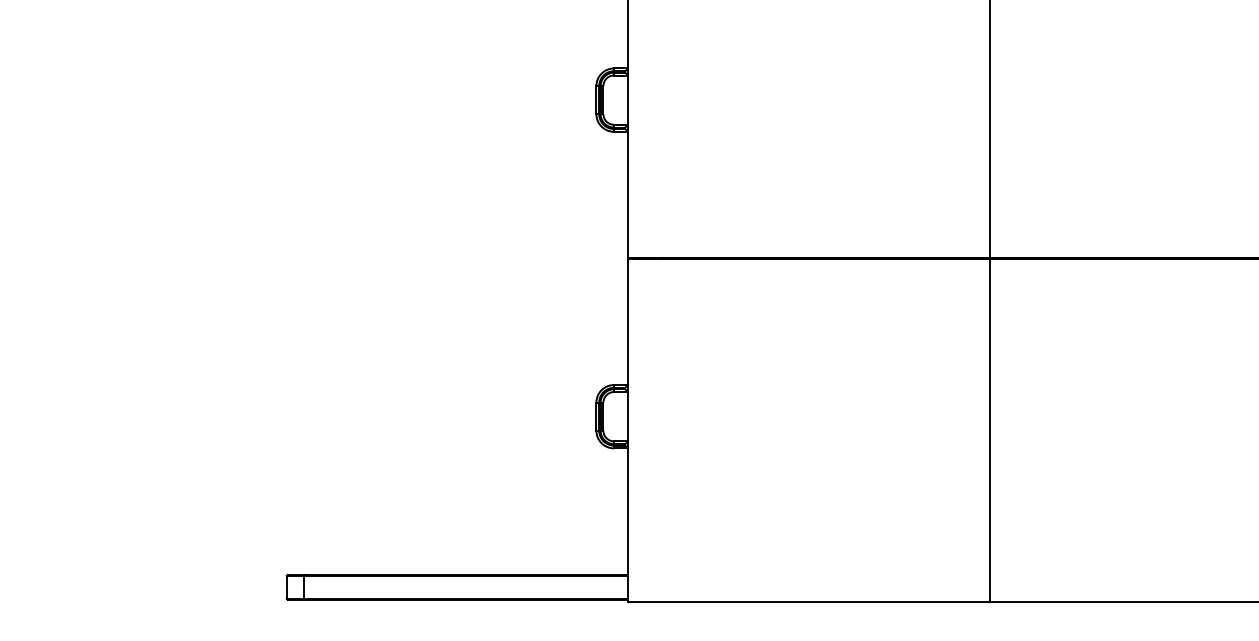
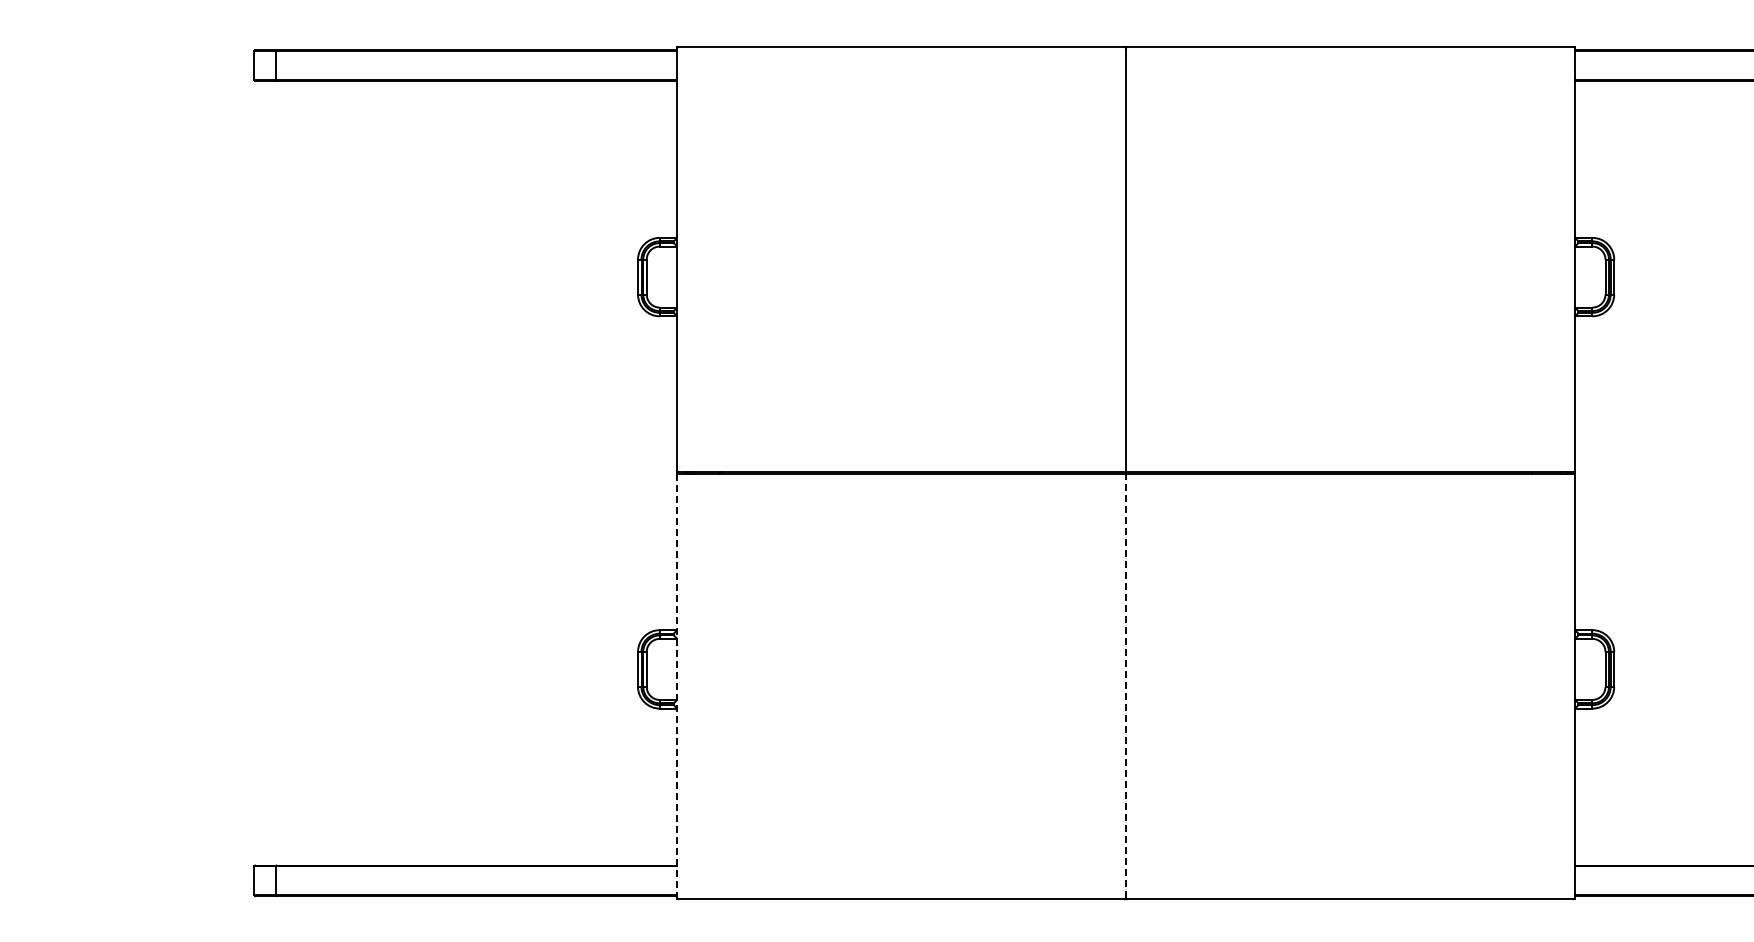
line: (628, 429) -> (677, 685), solid -> dashed
line: (990, 429) -> (1126, 685), solid -> dashed

